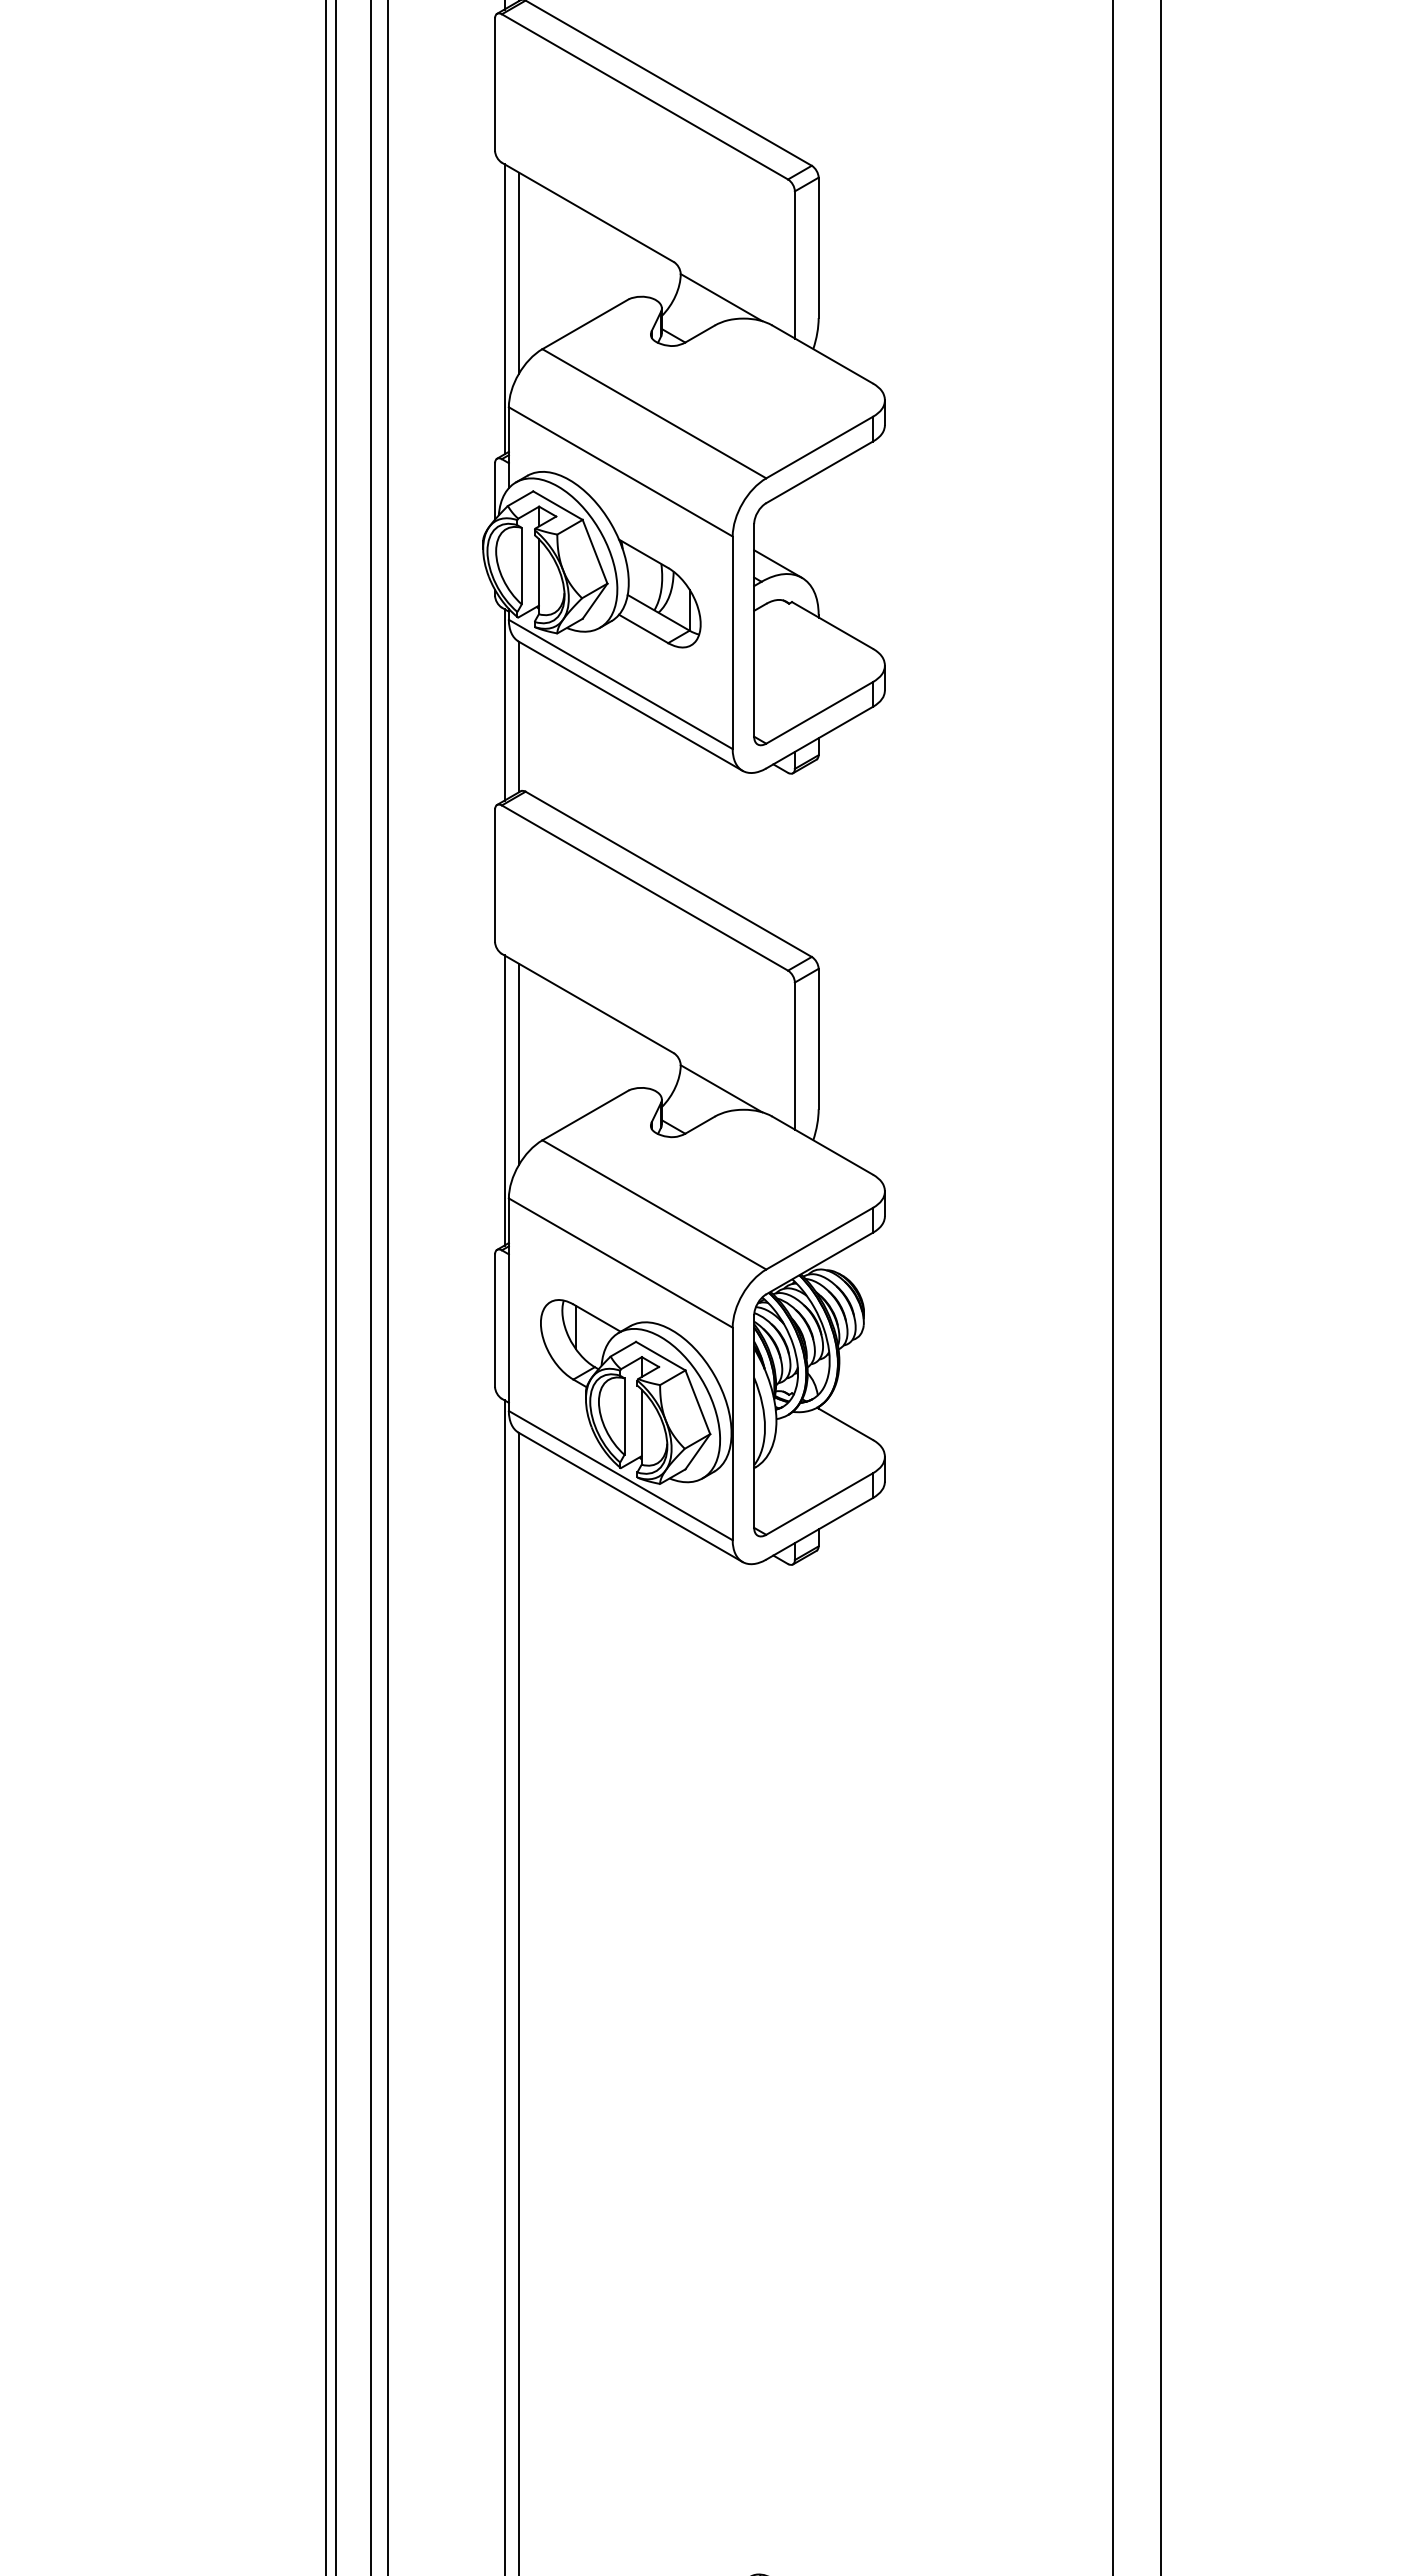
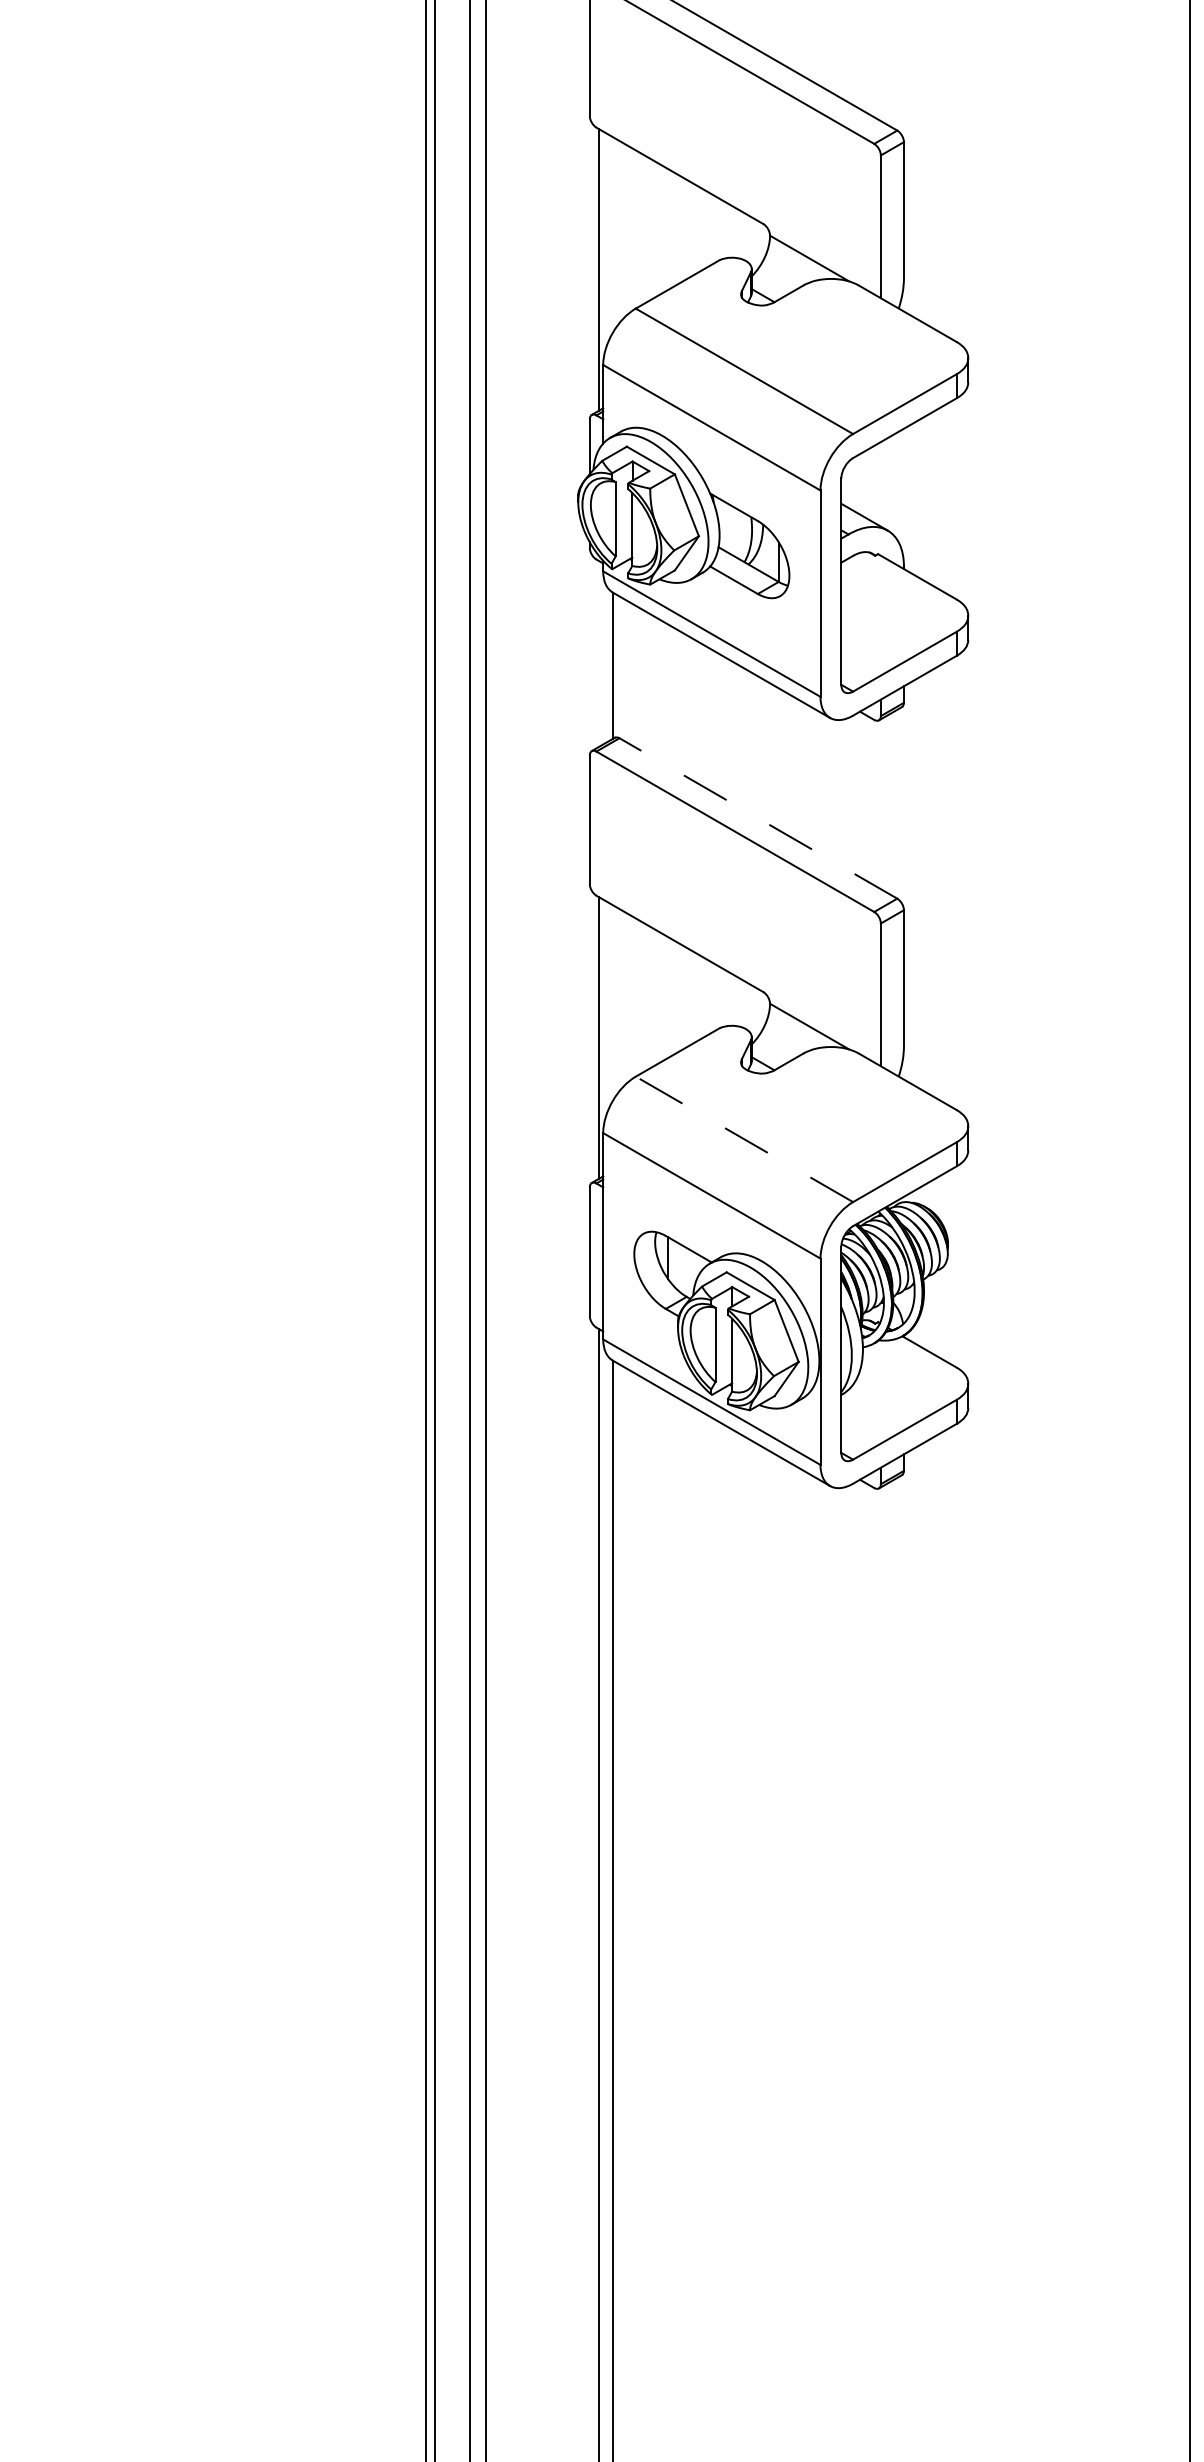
line: (518, 273) -> (612, 235), removed
line: (504, 704) -> (598, 653), removed
line: (668, 874) -> (758, 818), solid -> dashed
line: (518, 1064) -> (612, 1003), removed
line: (653, 1204) -> (743, 1138), solid -> dashed

